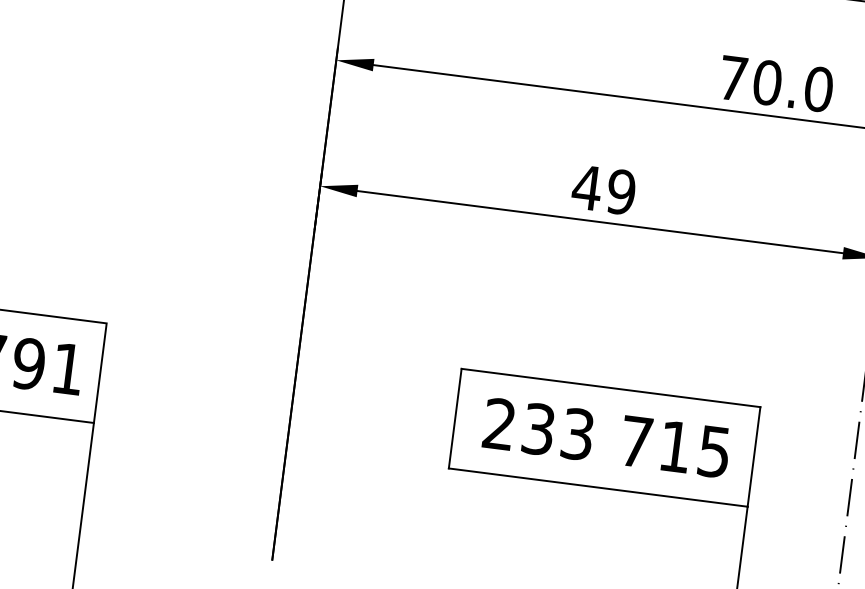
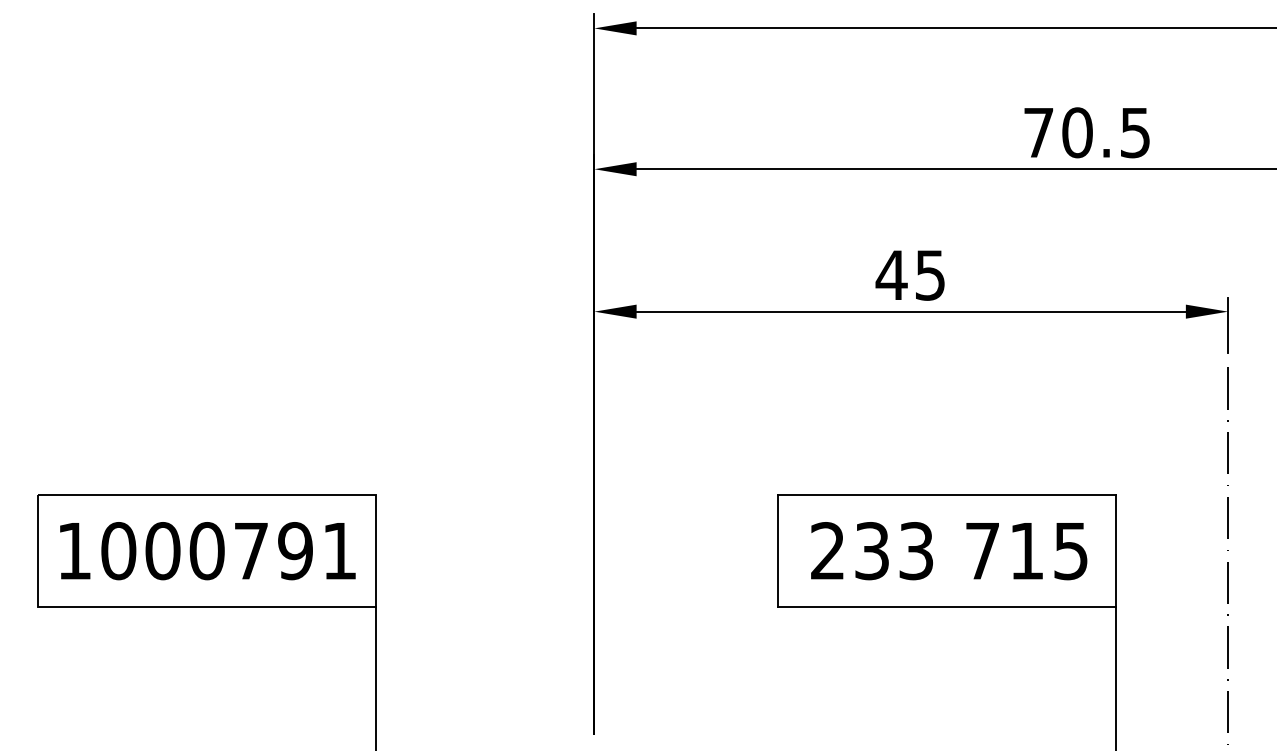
text: (818, 89) -> (1135, 132), 70.0 -> 70.5
text: (621, 191) -> (930, 274), 49 -> 45

